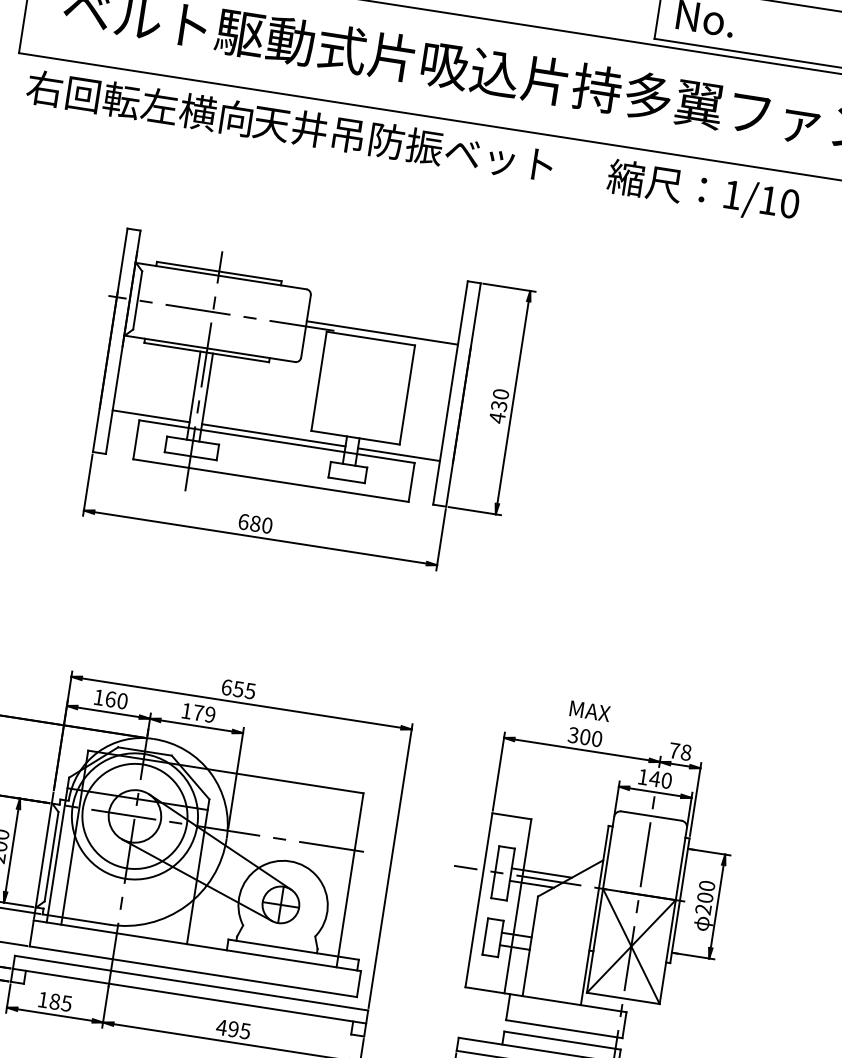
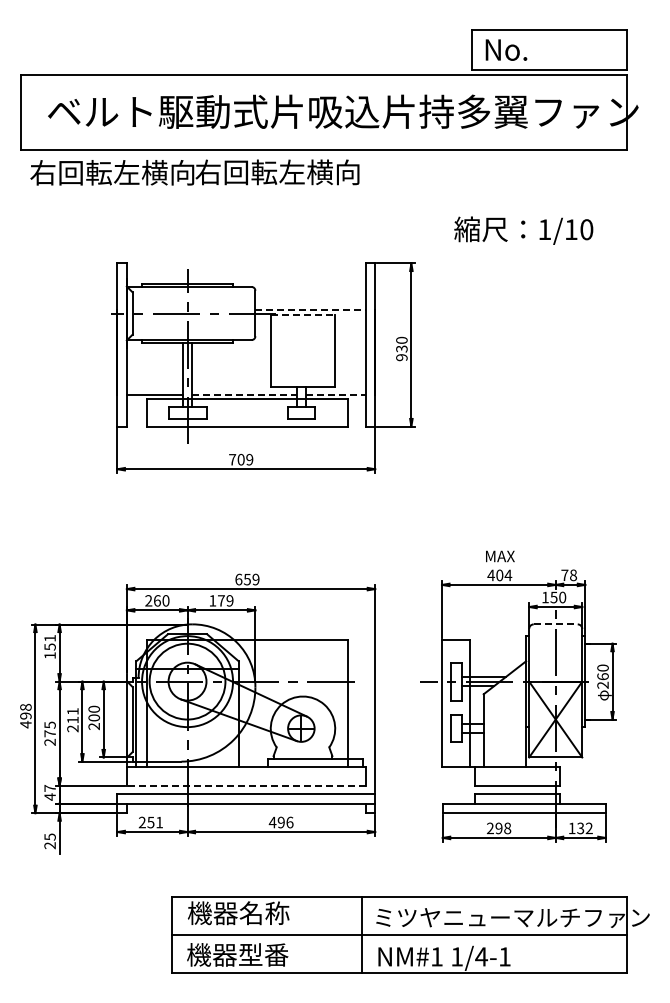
text: (403, 143) -> (304, 172), 天井吊防振ベット -> 右回転左横向
text: (703, 191) -> (523, 230), moved
line: (383, 332) -> (311, 309), solid -> dashed
line: (371, 339) -> (303, 315), solid -> dashed
text: (496, 417) -> (401, 357), 430 -> 930
line: (273, 435) -> (244, 394), solid -> dashed
line: (398, 454) -> (335, 394), solid -> dashed
text: (255, 523) -> (241, 459), 680 -> 709
text: (249, 690) -> (255, 579), 655 -> 659
text: (98, 696) -> (148, 600), 160 -> 260
text: (584, 737) -> (499, 575), 300 -> 404
text: (654, 778) -> (553, 597), 140 -> 150
line: (651, 816) -> (555, 624), solid -> dashed
text: (704, 897) -> (602, 676), 200 -> 260
line: (192, 971) -> (245, 785), solid -> dashed
text: (54, 1001) -> (150, 822), 185 -> 251
text: (244, 1031) -> (289, 822), 495 -> 496

